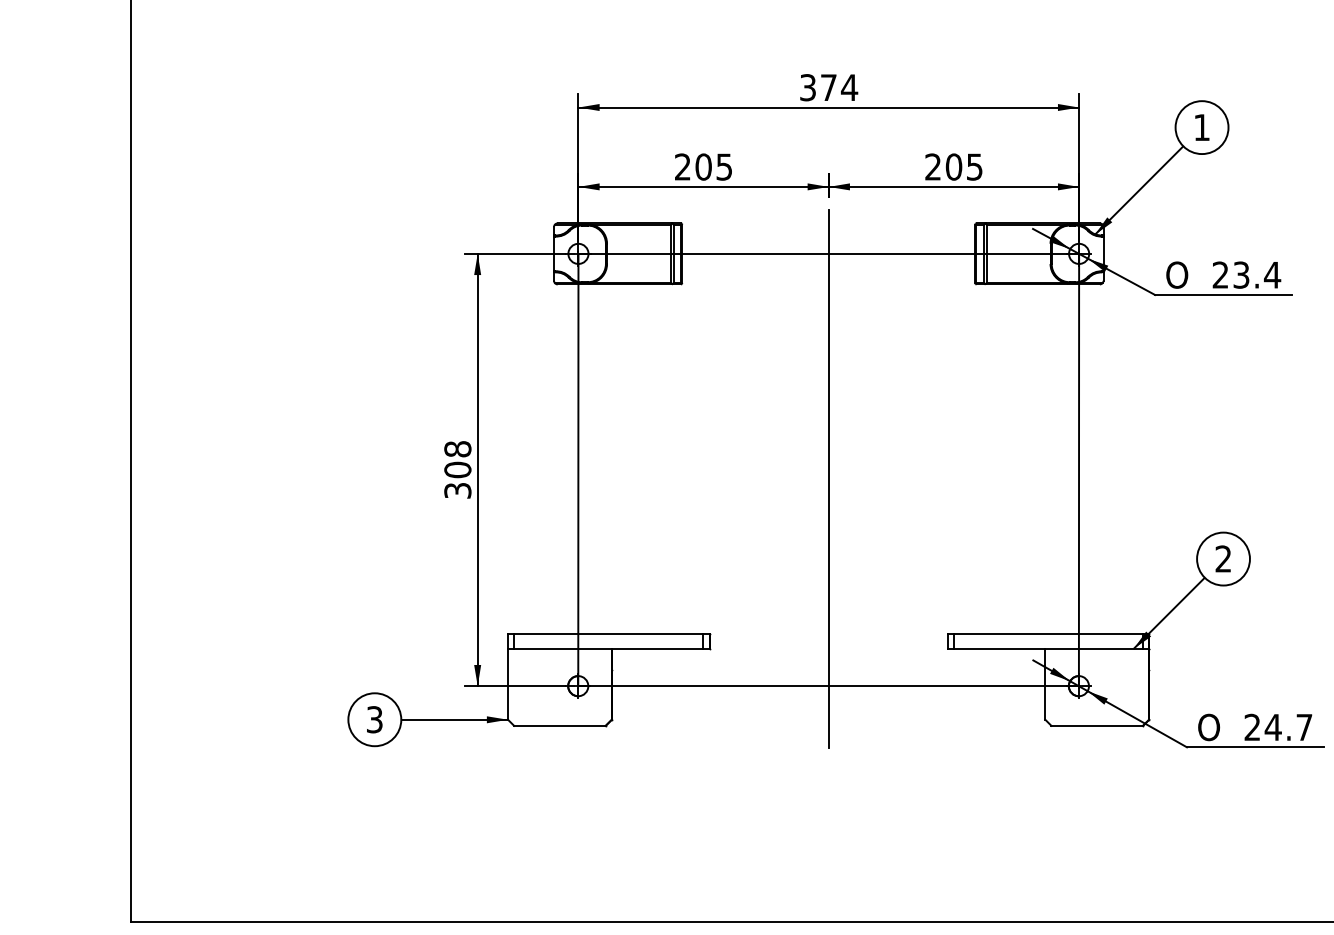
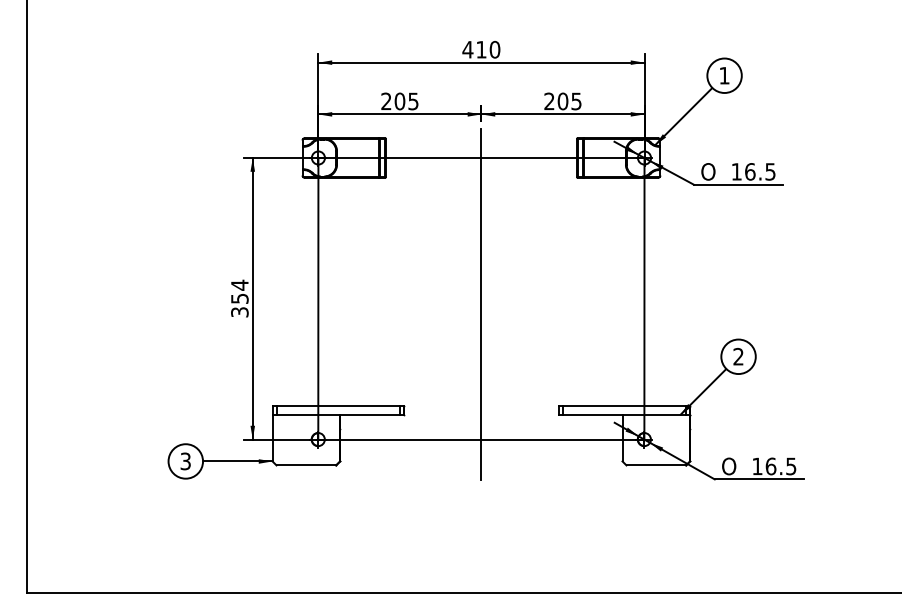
text: (828, 87) -> (481, 49), 374 -> 410
text: (1246, 274) -> (753, 171), 23.4 -> 16.5
text: (457, 458) -> (239, 291), 308 -> 354
text: (1278, 727) -> (774, 466), 24.7 -> 16.5

